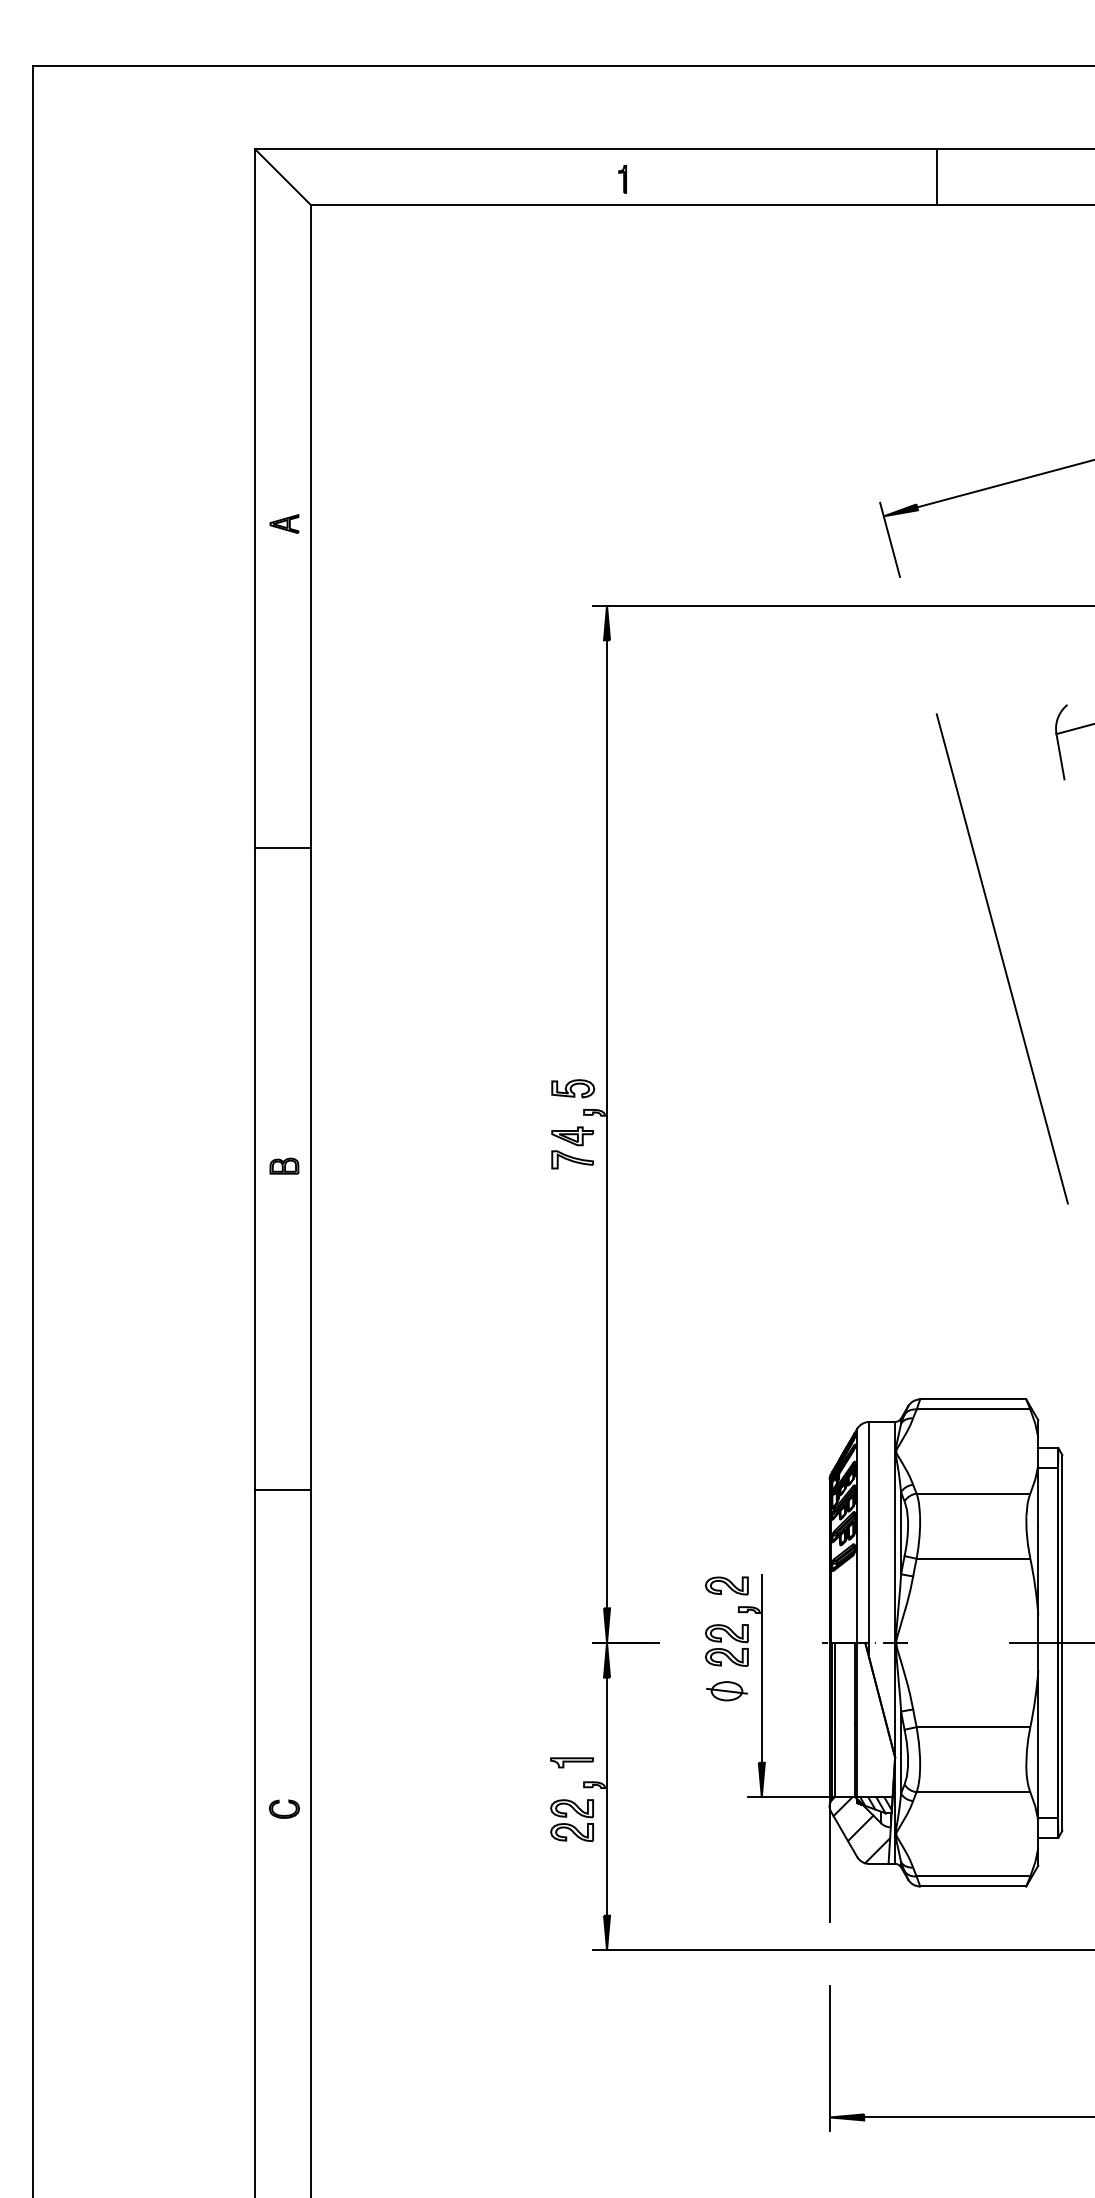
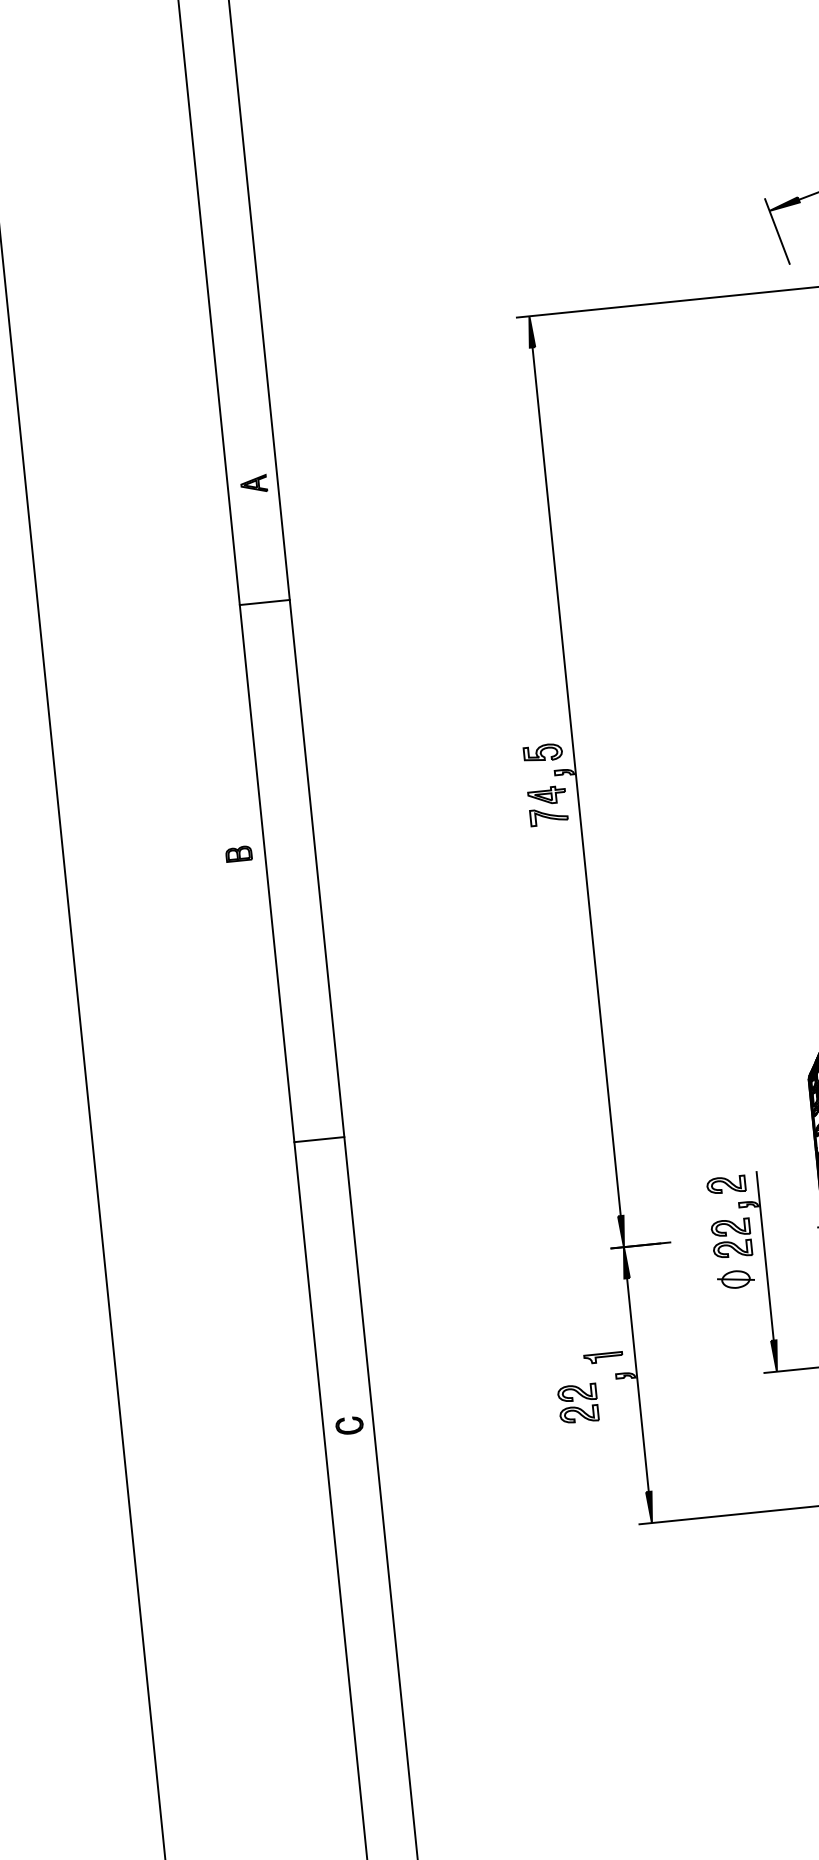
part: (284, 523) -> (253, 483), moved
line: (282, 847) -> (264, 602), moved
part: (284, 1165) -> (238, 853), moved
part: (571, 1820) -> (577, 1403), moved

